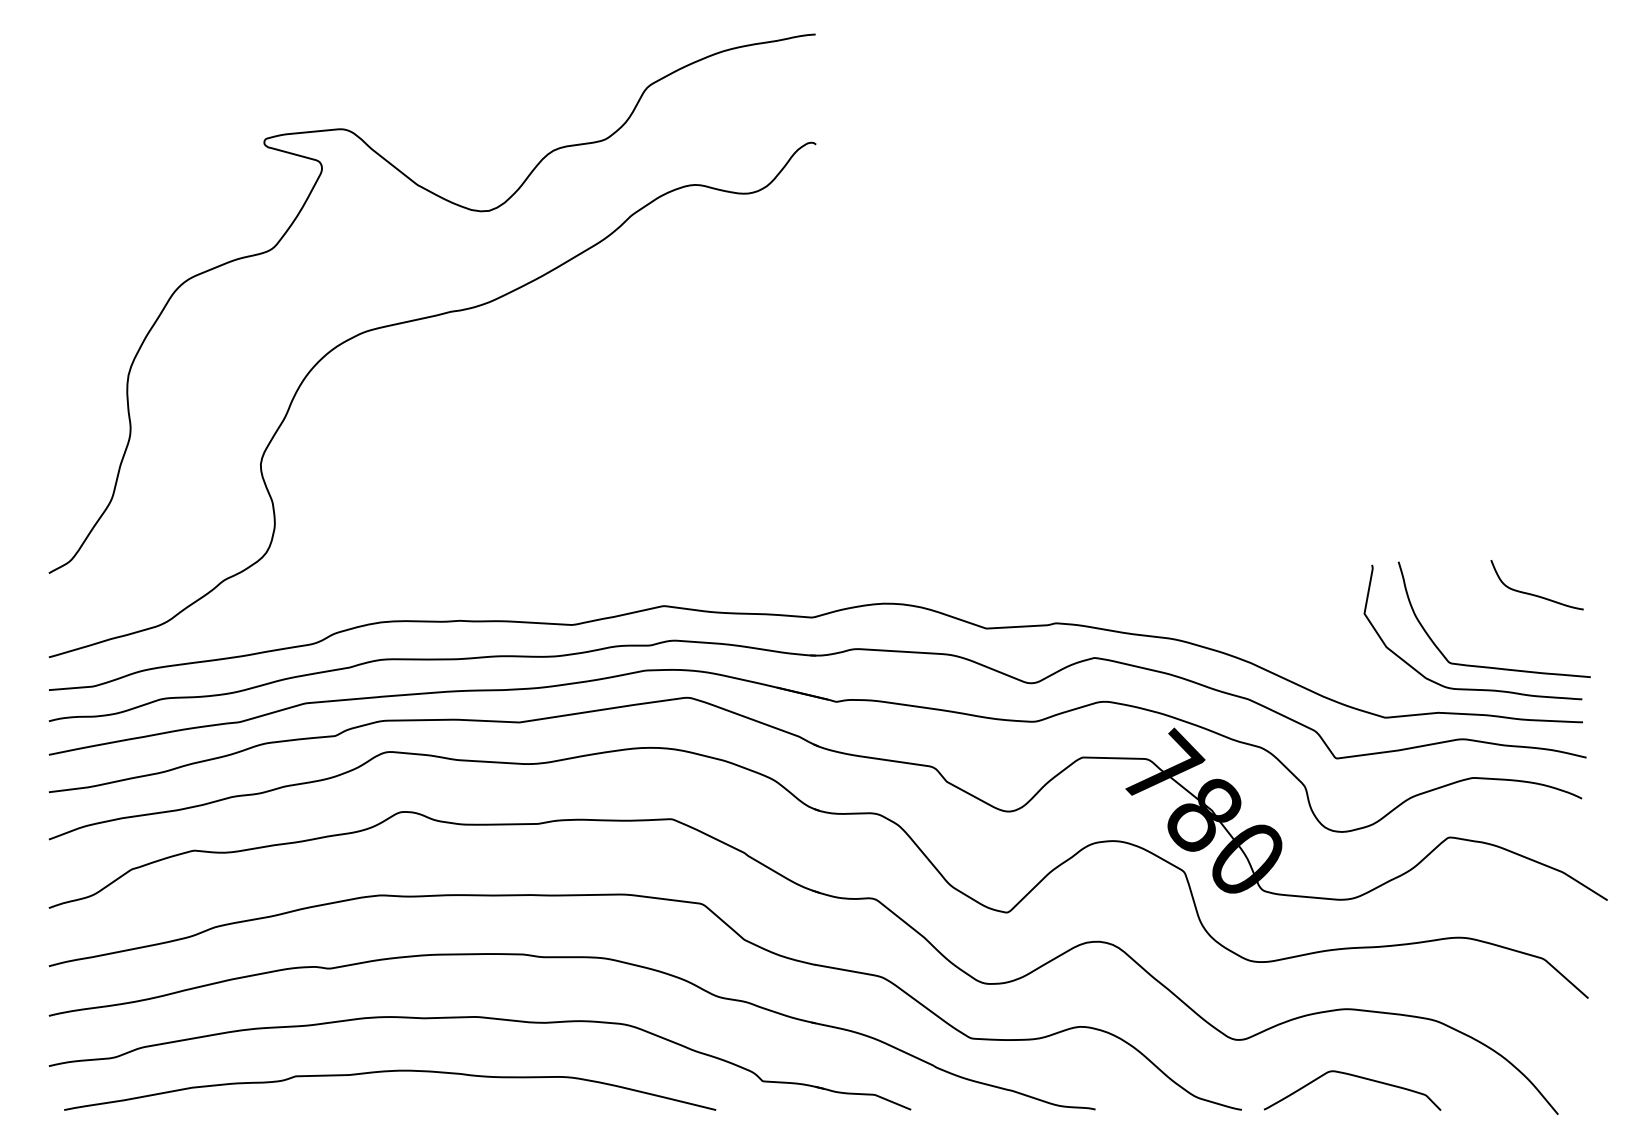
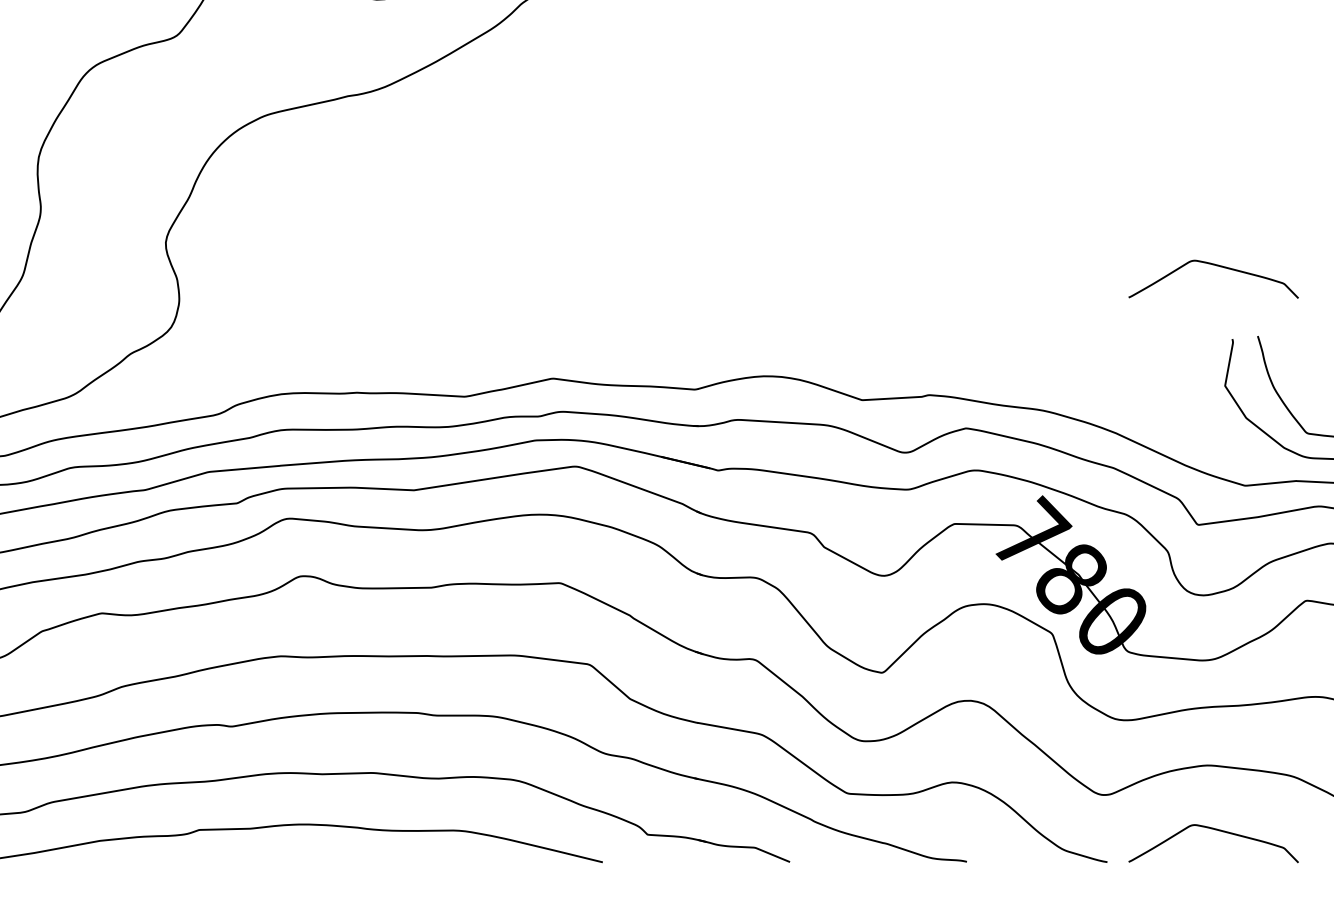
curve: (1356, 489) -> (1217, 266), added

